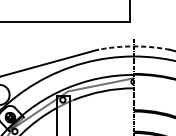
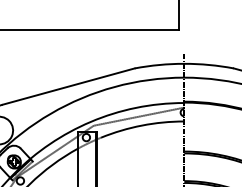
arc: (134, 46) -> (184, 63), dashed -> solid

